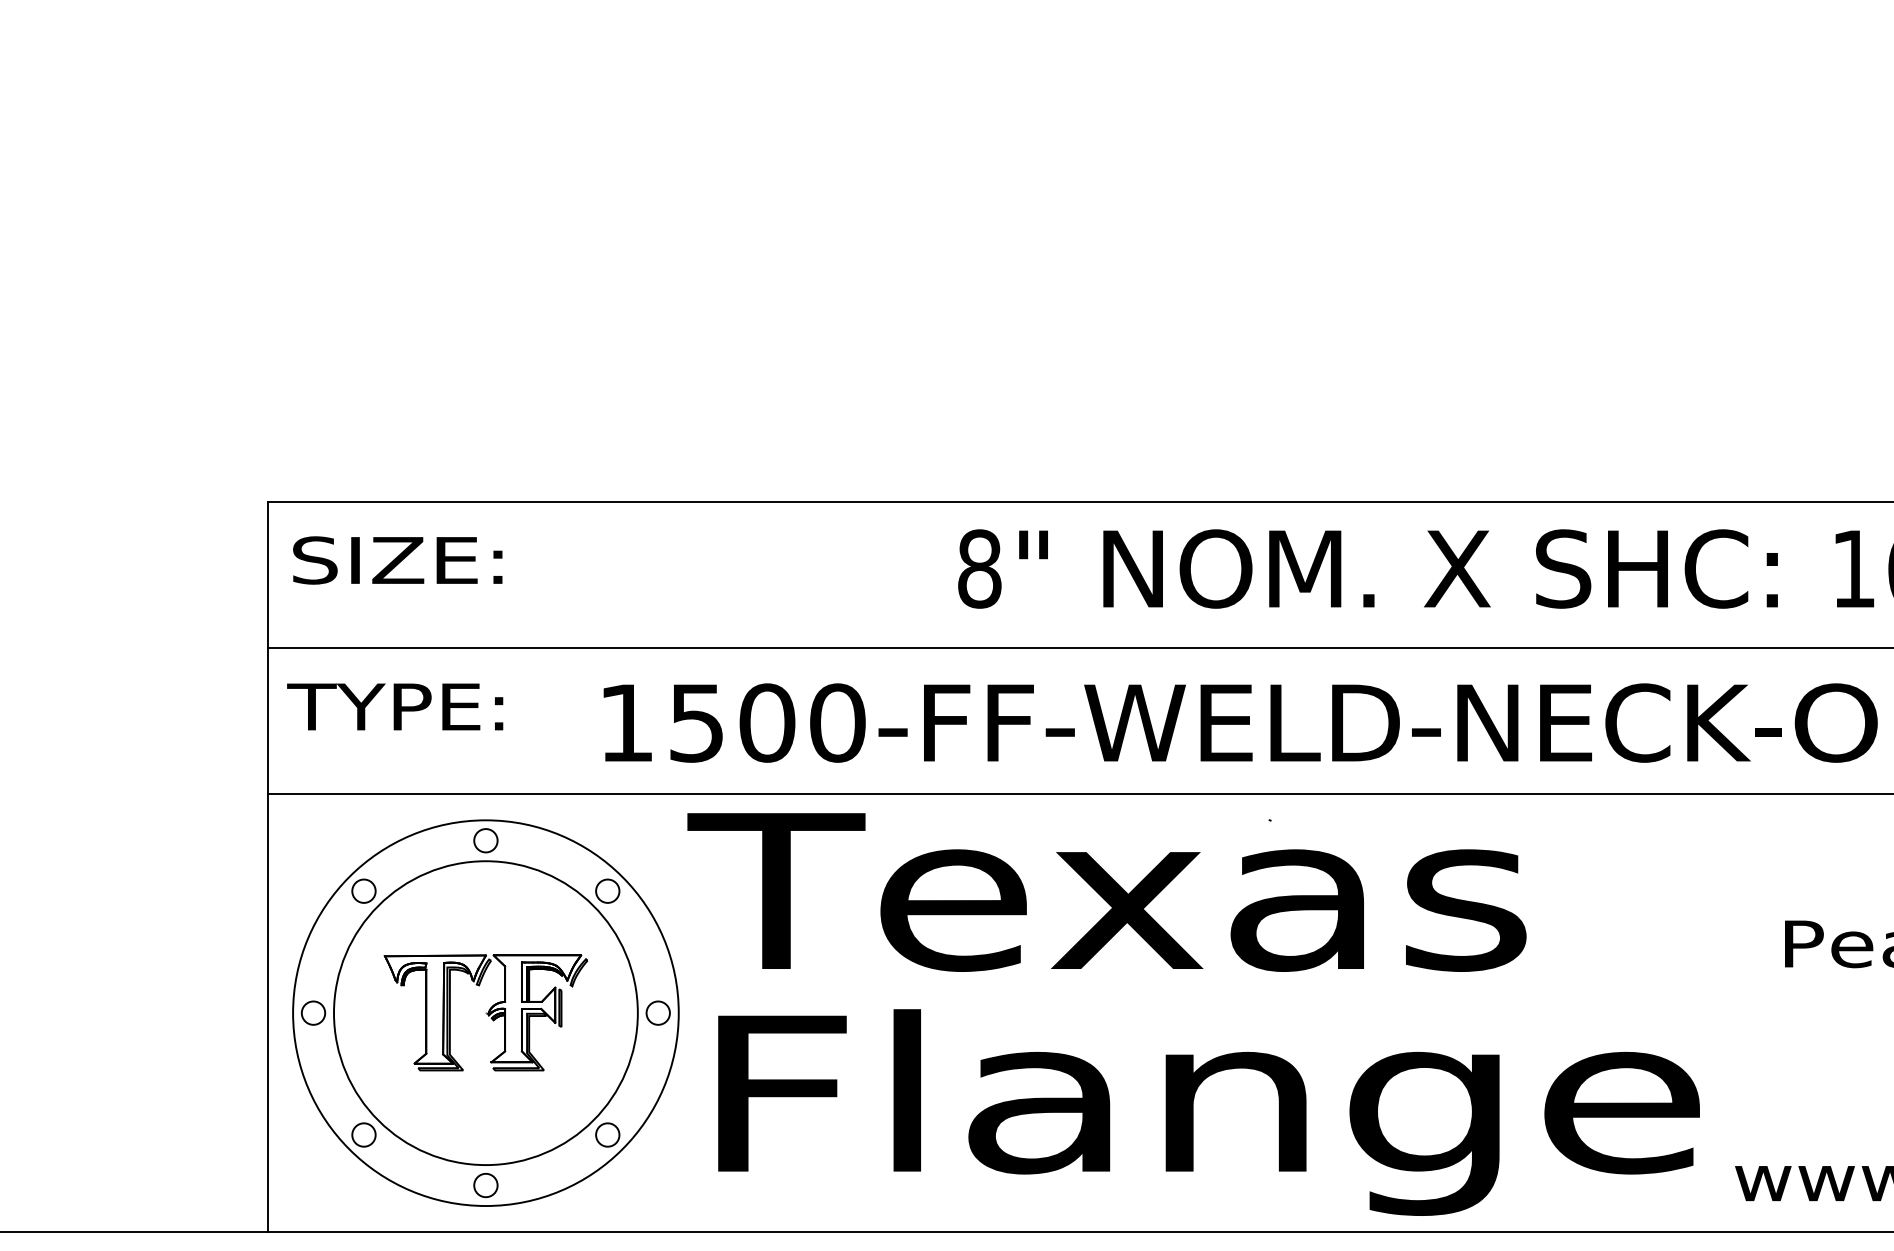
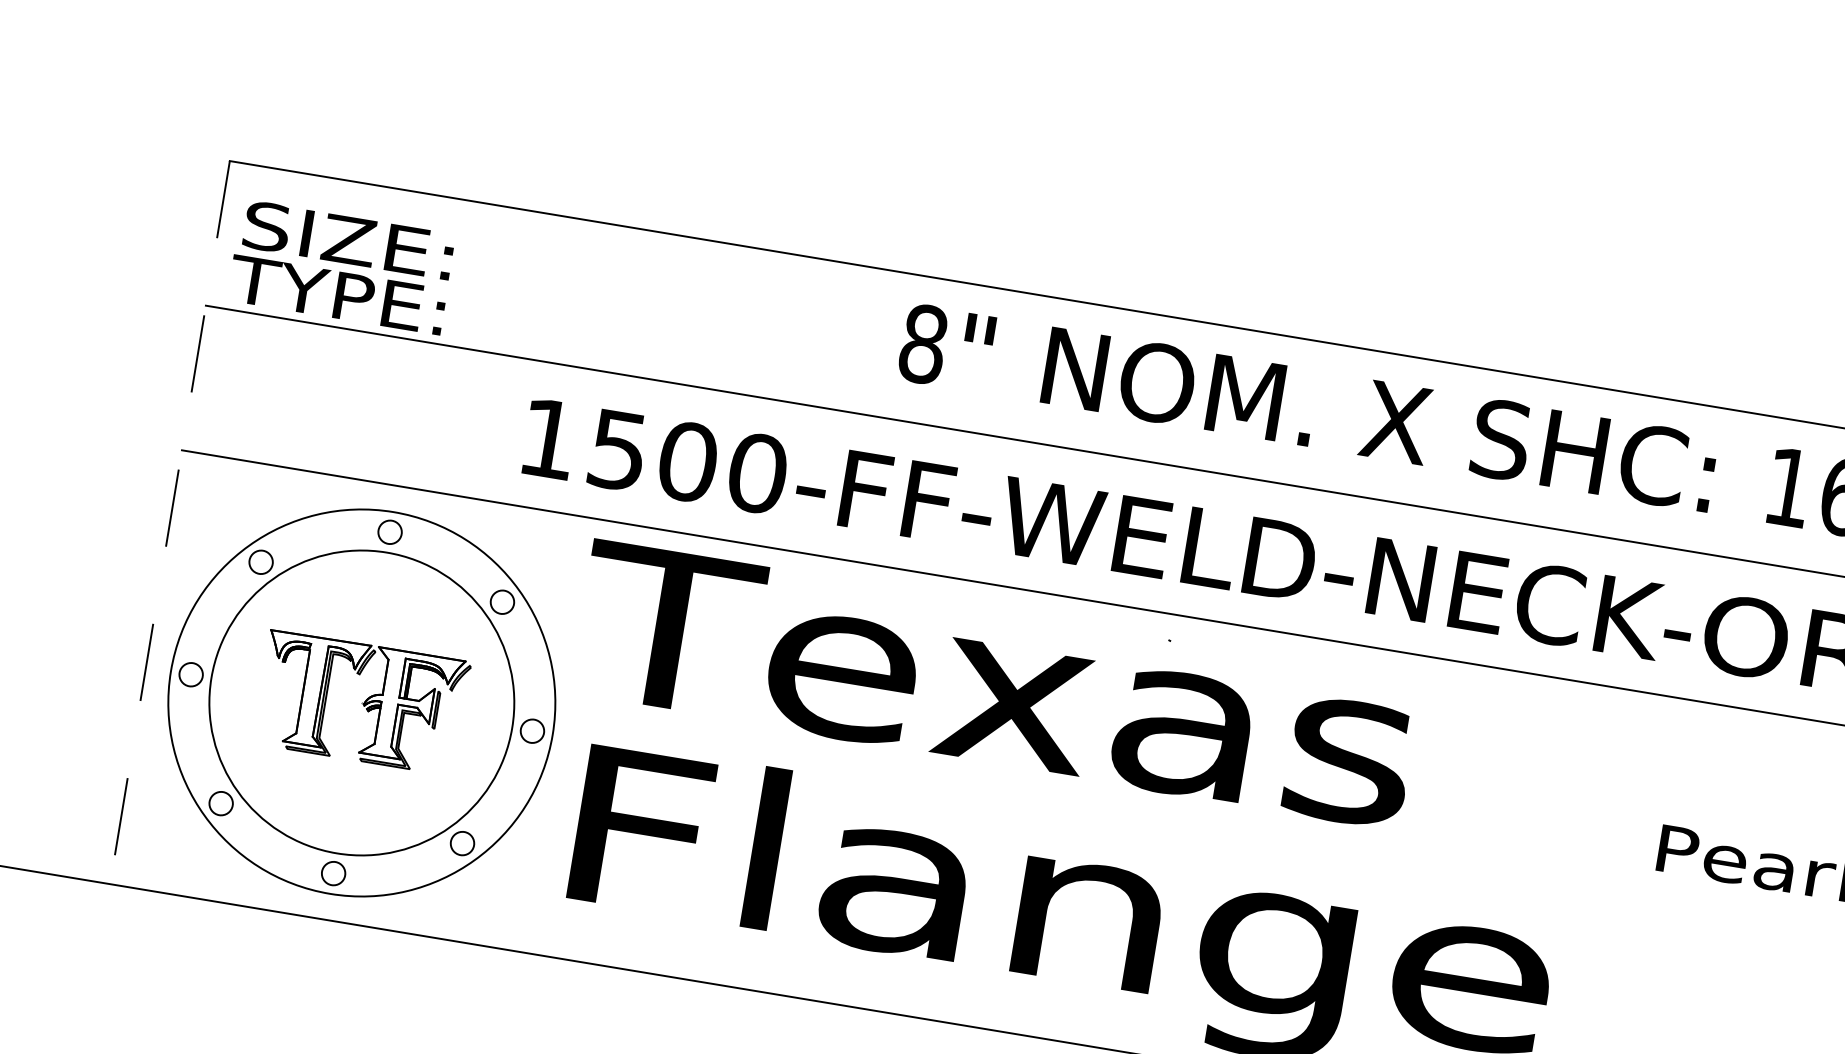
text: (395, 706) -> (337, 294), moved
line: (267, 867) -> (169, 522), solid -> dashed

